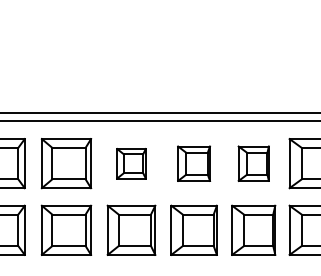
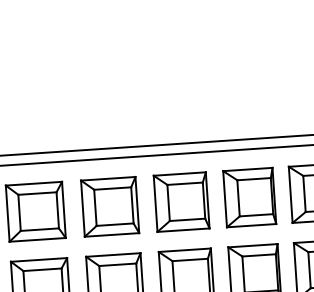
part: (131, 163) -> (110, 206), size x1.67
part: (193, 163) -> (180, 202), size x1.43
part: (253, 163) -> (249, 197), size x1.43

